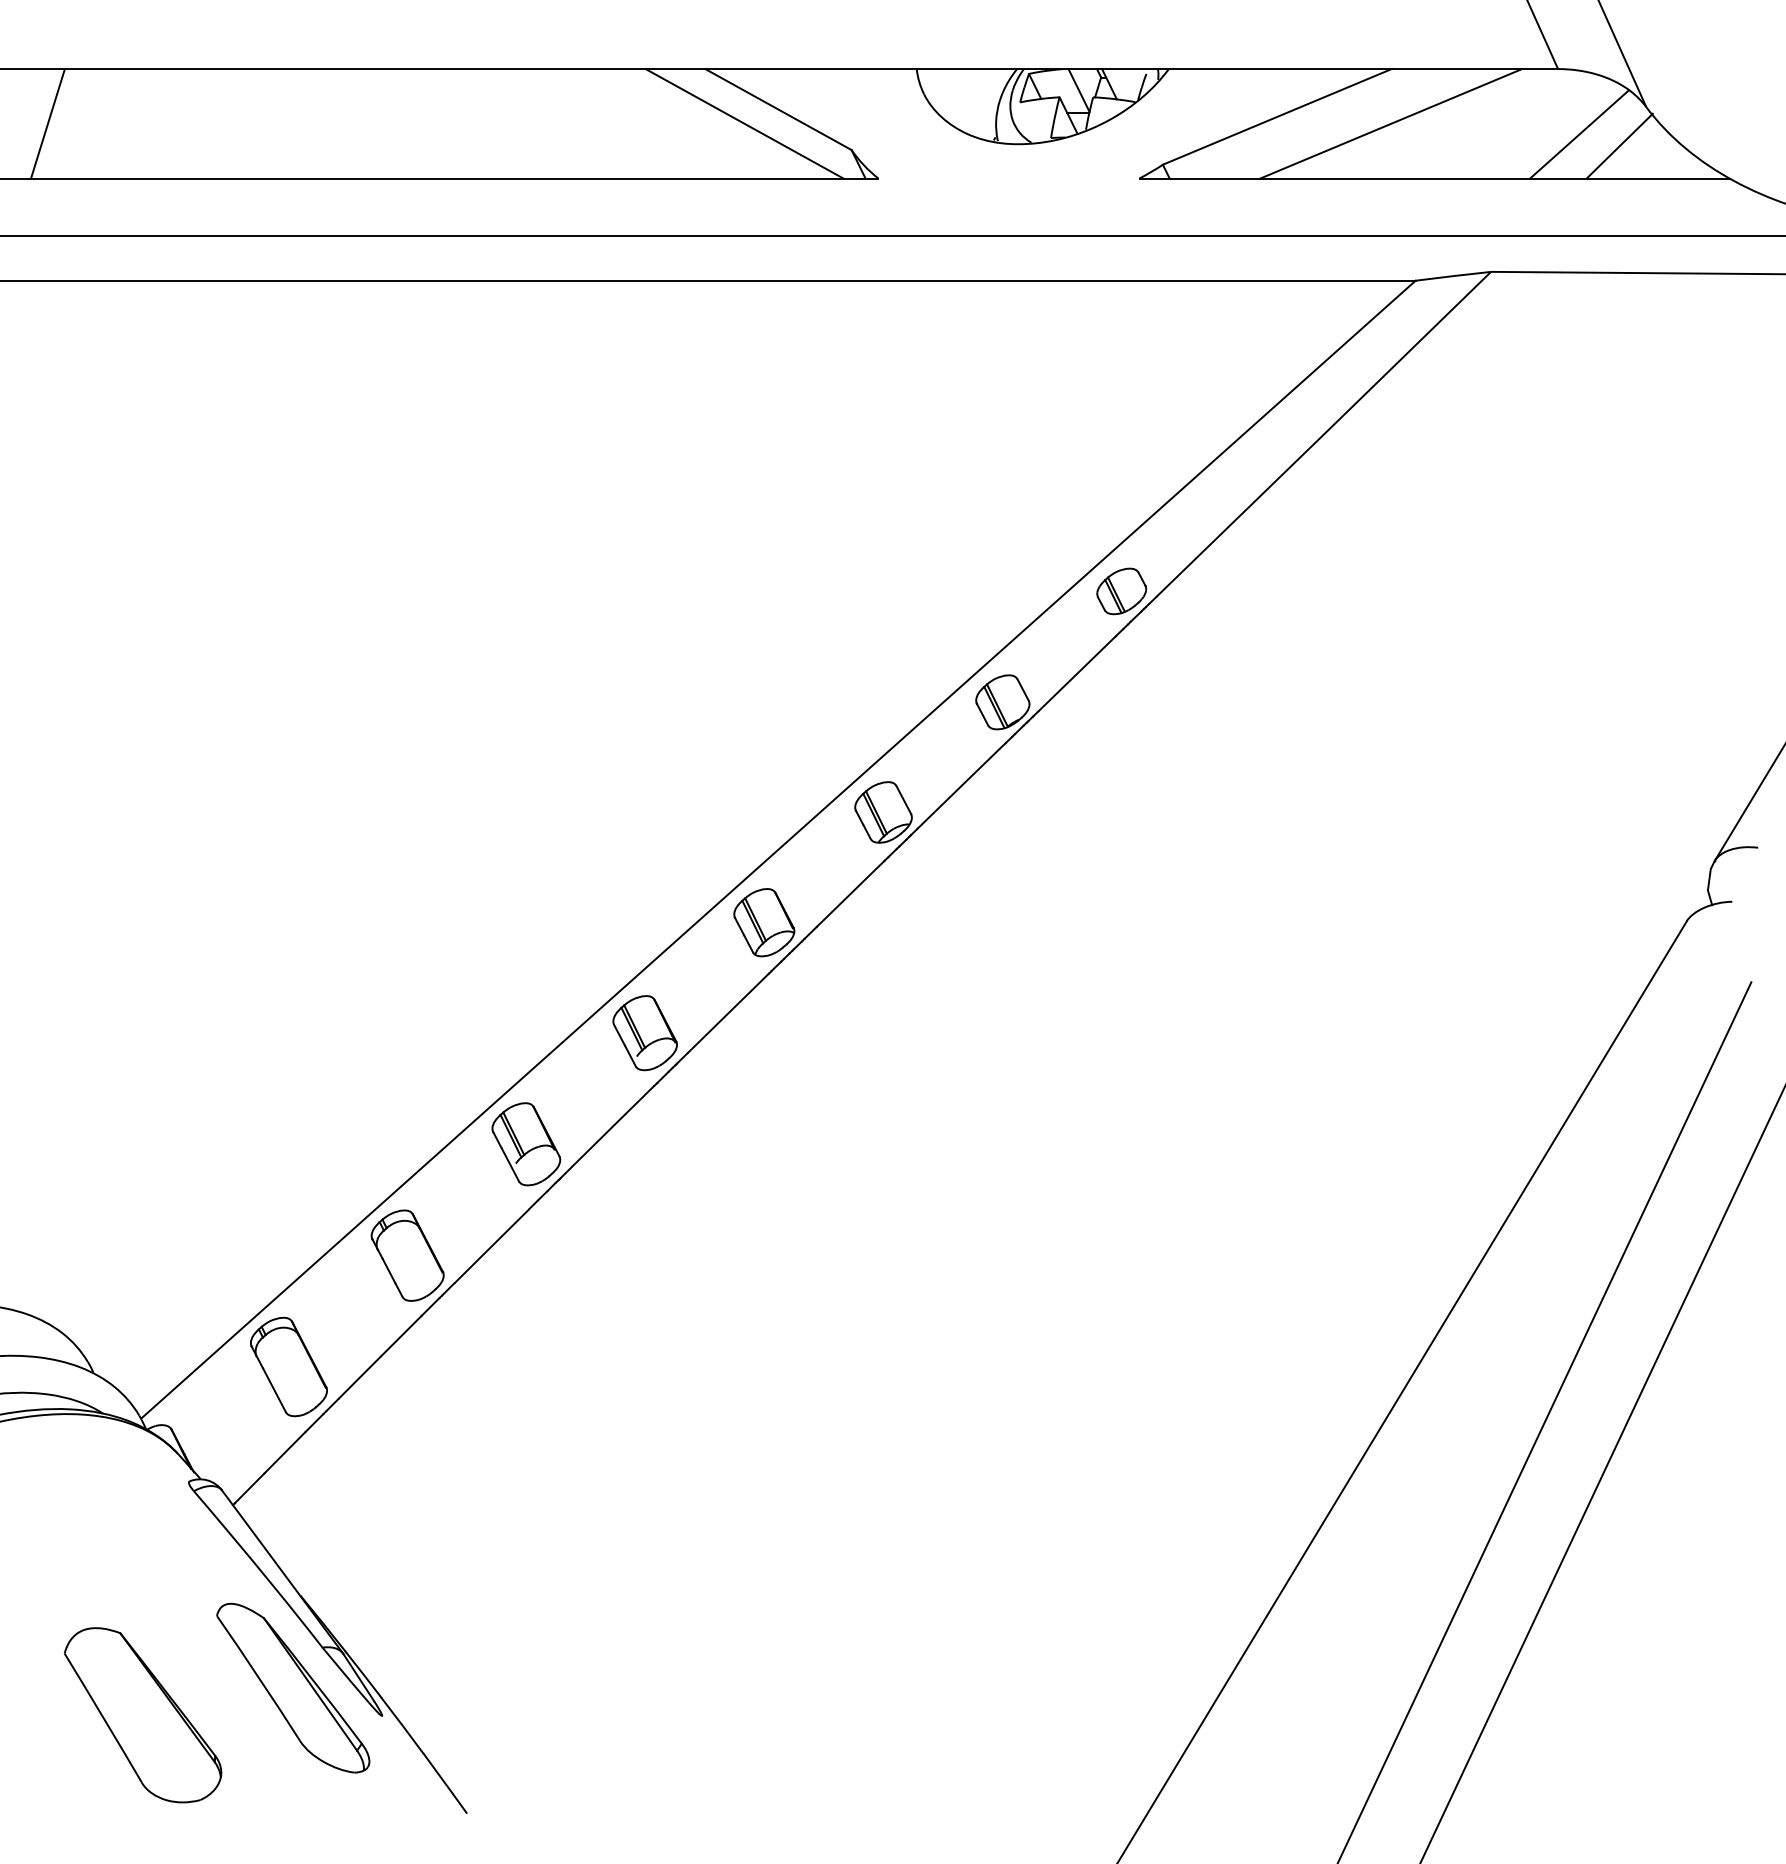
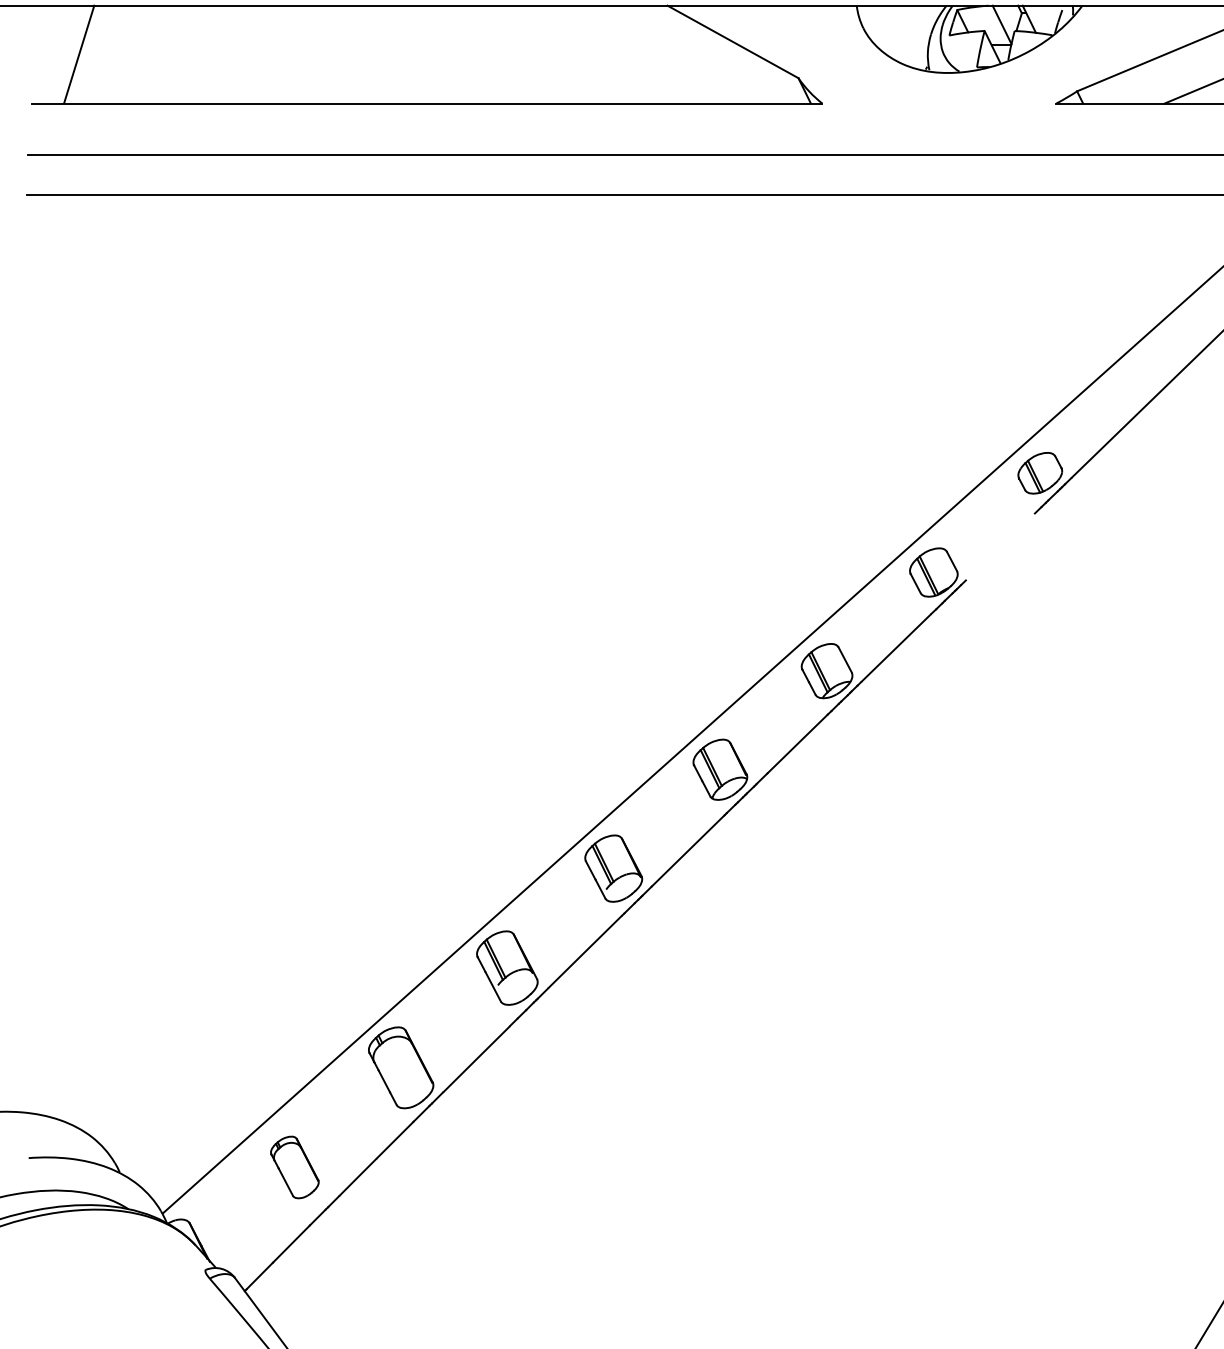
line: (744, 123) -> (702, 54), removed
line: (1076, 673) -> (999, 546), removed
part: (288, 1366) -> (294, 1167), size x0.7

